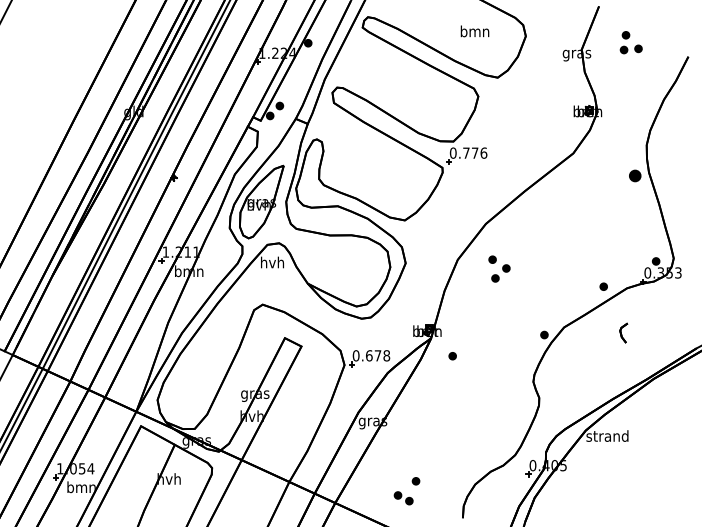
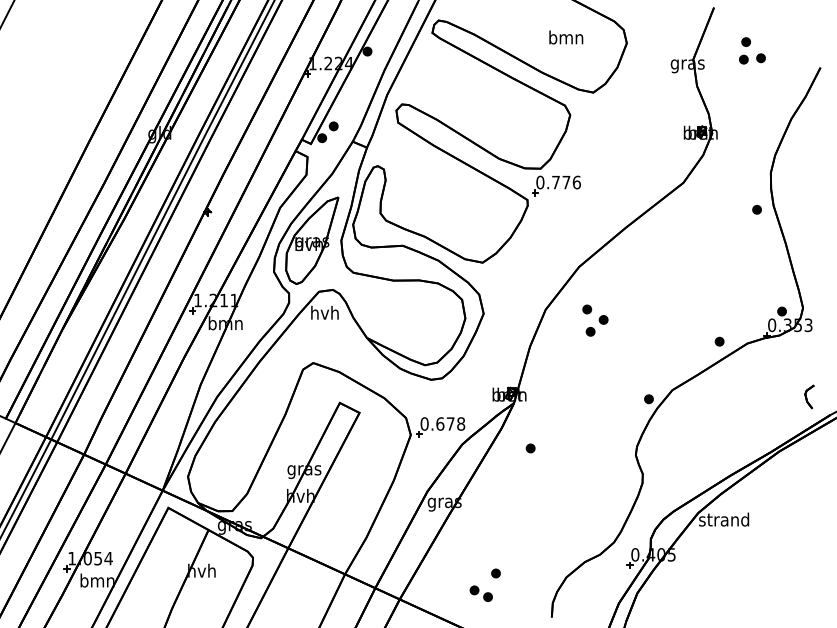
part: (634, 175) -> (756, 209), size x0.62
part: (623, 332) -> (809, 396), moved
part: (452, 356) -> (530, 448), moved

